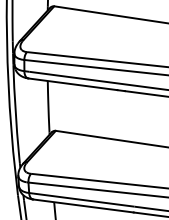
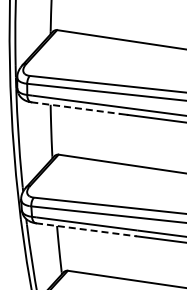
line: (72, 84) -> (75, 108), solid -> dashed
line: (83, 205) -> (86, 229), solid -> dashed

